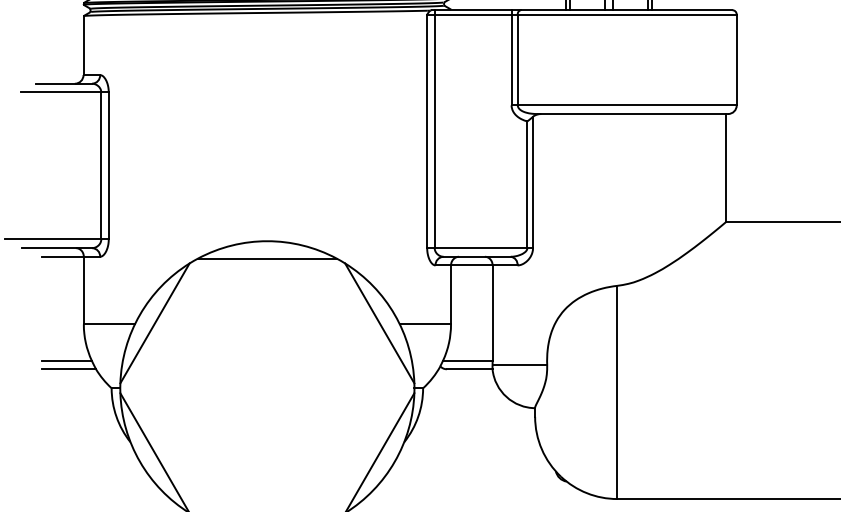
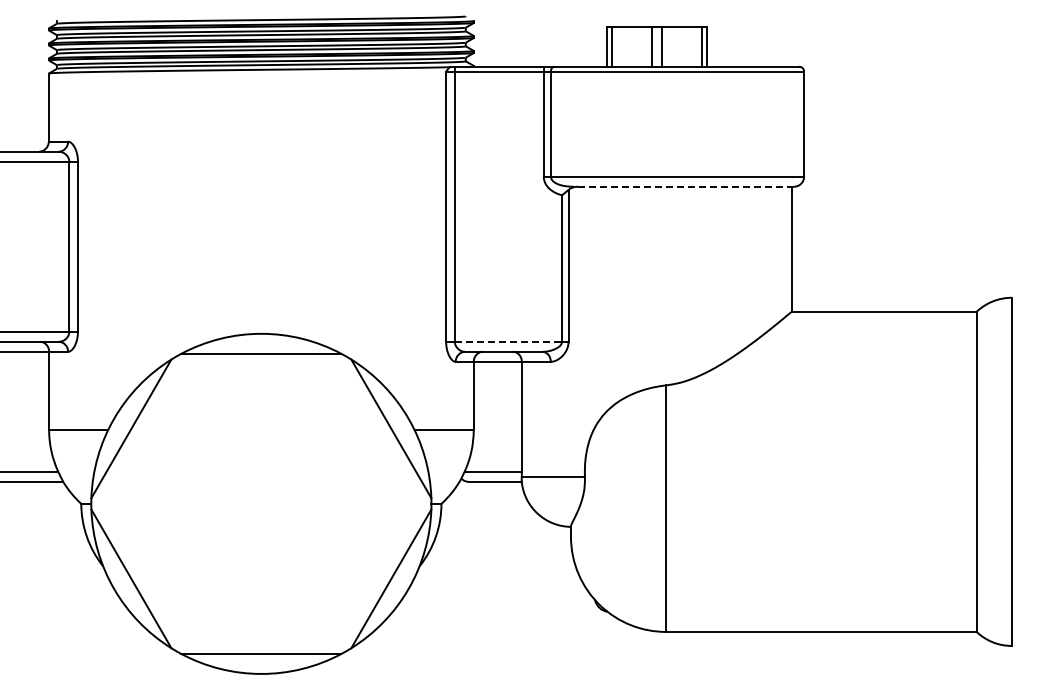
line: (632, 113) -> (683, 186), solid -> dashed
line: (481, 247) -> (508, 341), solid -> dashed

